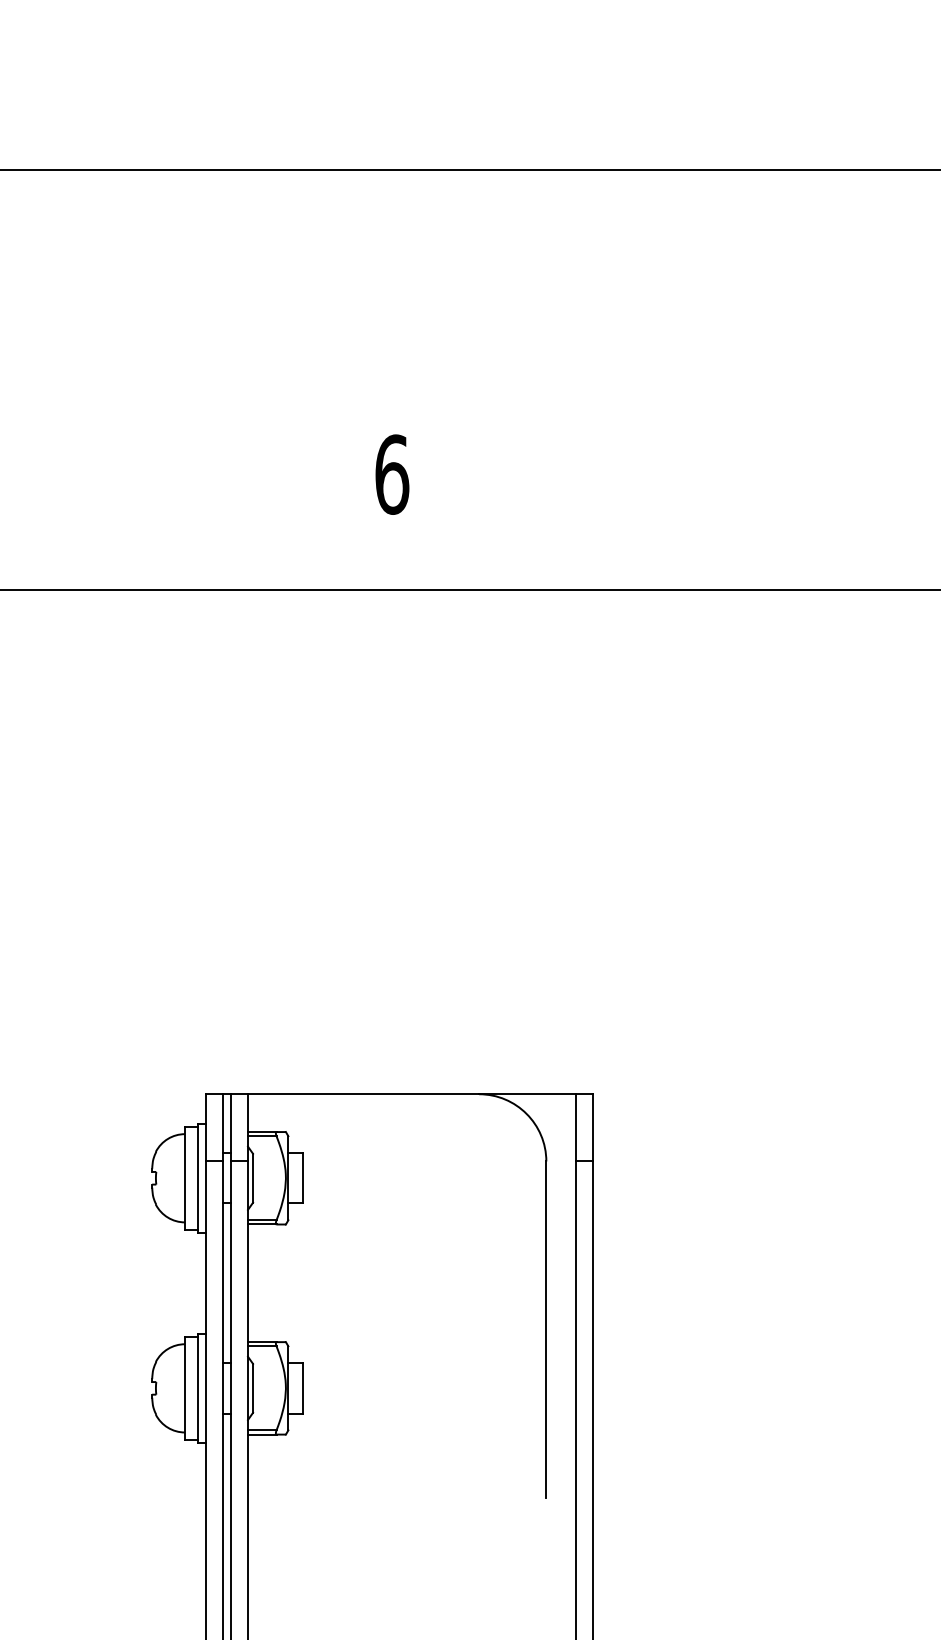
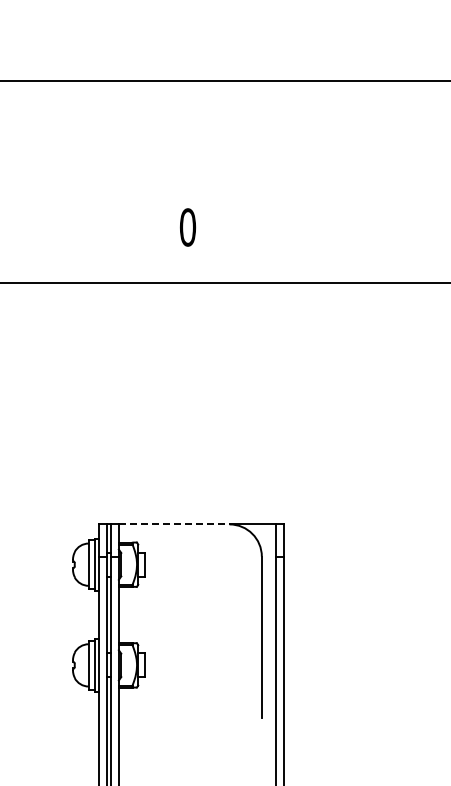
text: (391, 474) -> (187, 227), 6 -> 0
line: (364, 1094) -> (174, 524), solid -> dashed

